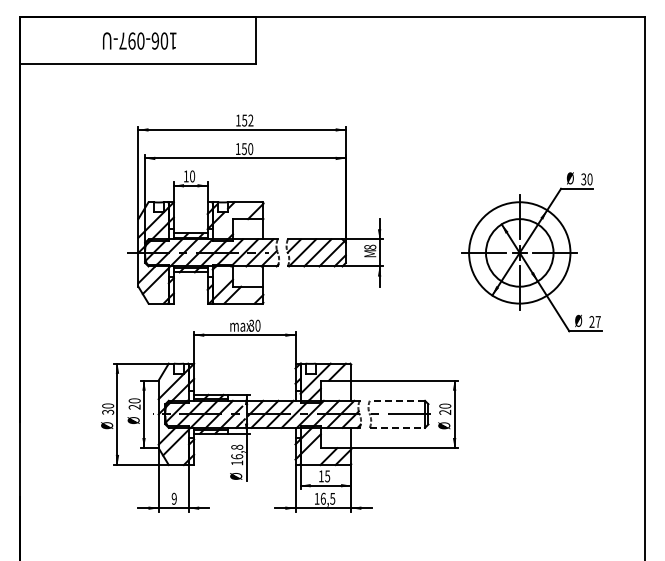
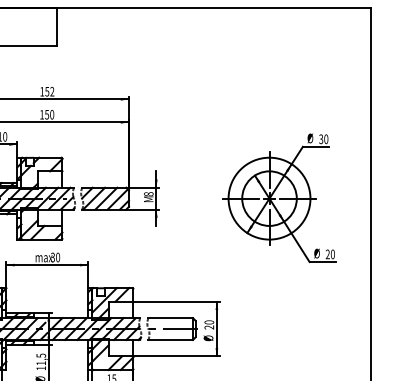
text: (597, 321) -> (332, 254), 27 -> 20
line: (397, 400) -> (170, 317), dashed -> solid
line: (397, 427) -> (170, 339), dashed -> solid
text: (237, 451) -> (41, 359), 16,8 -> 11,5

